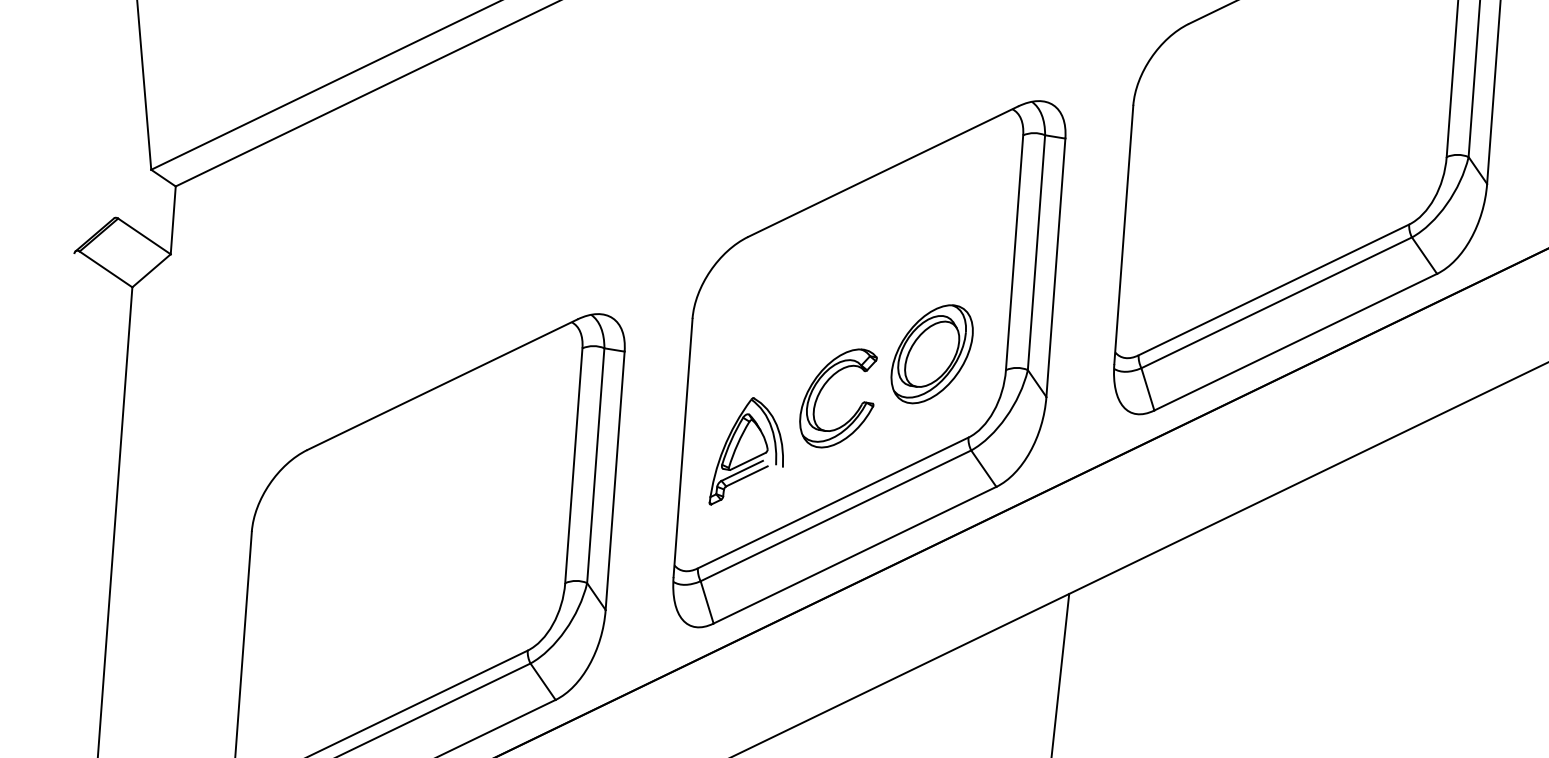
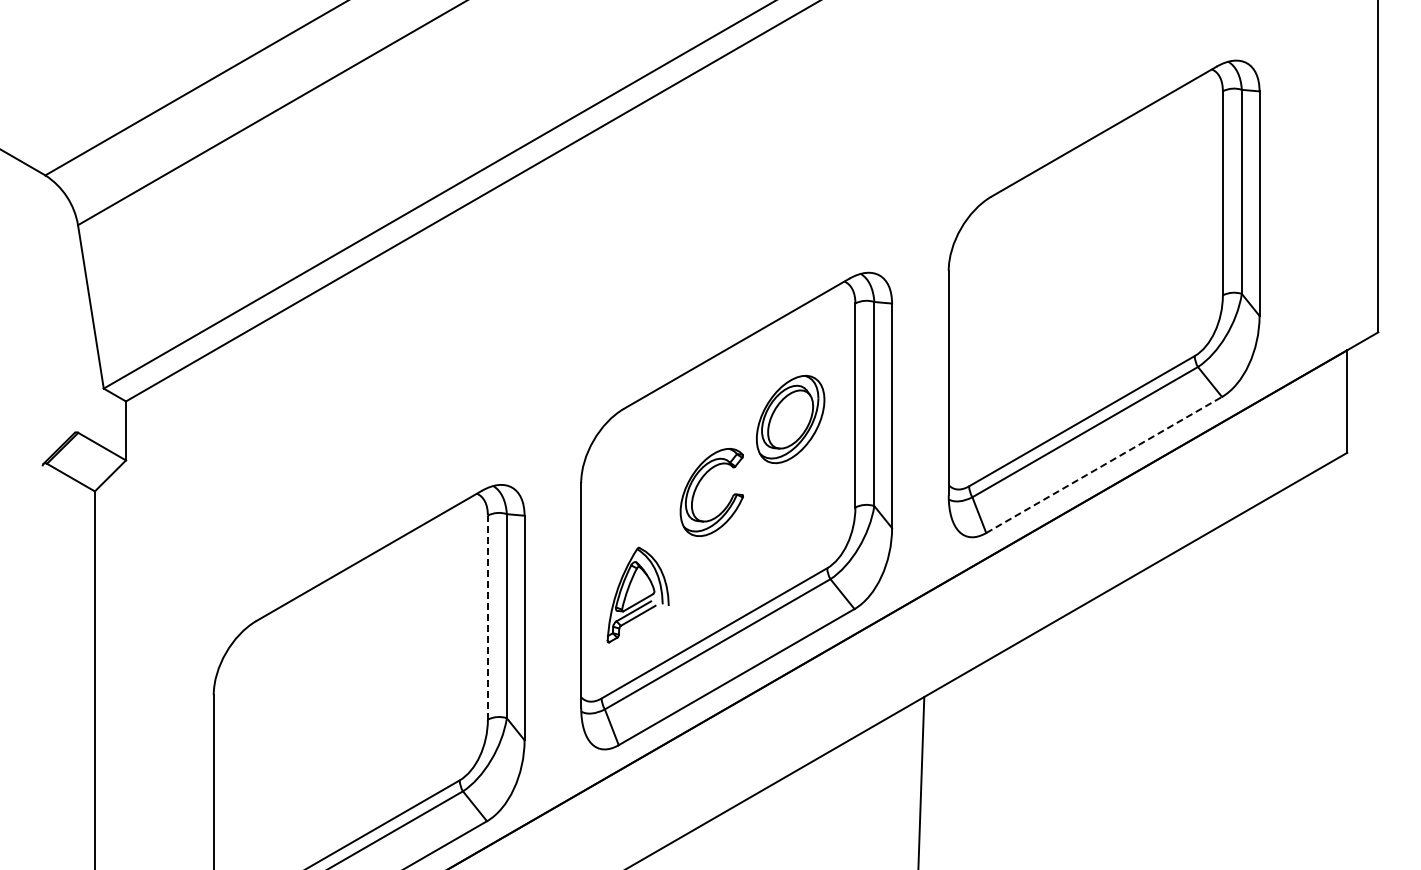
line: (1296, 341) -> (1104, 464), solid -> dashed
part: (932, 354) -> (790, 419), moved
part: (823, 389) -> (698, 485), moved
line: (573, 465) -> (487, 617), solid -> dashed

